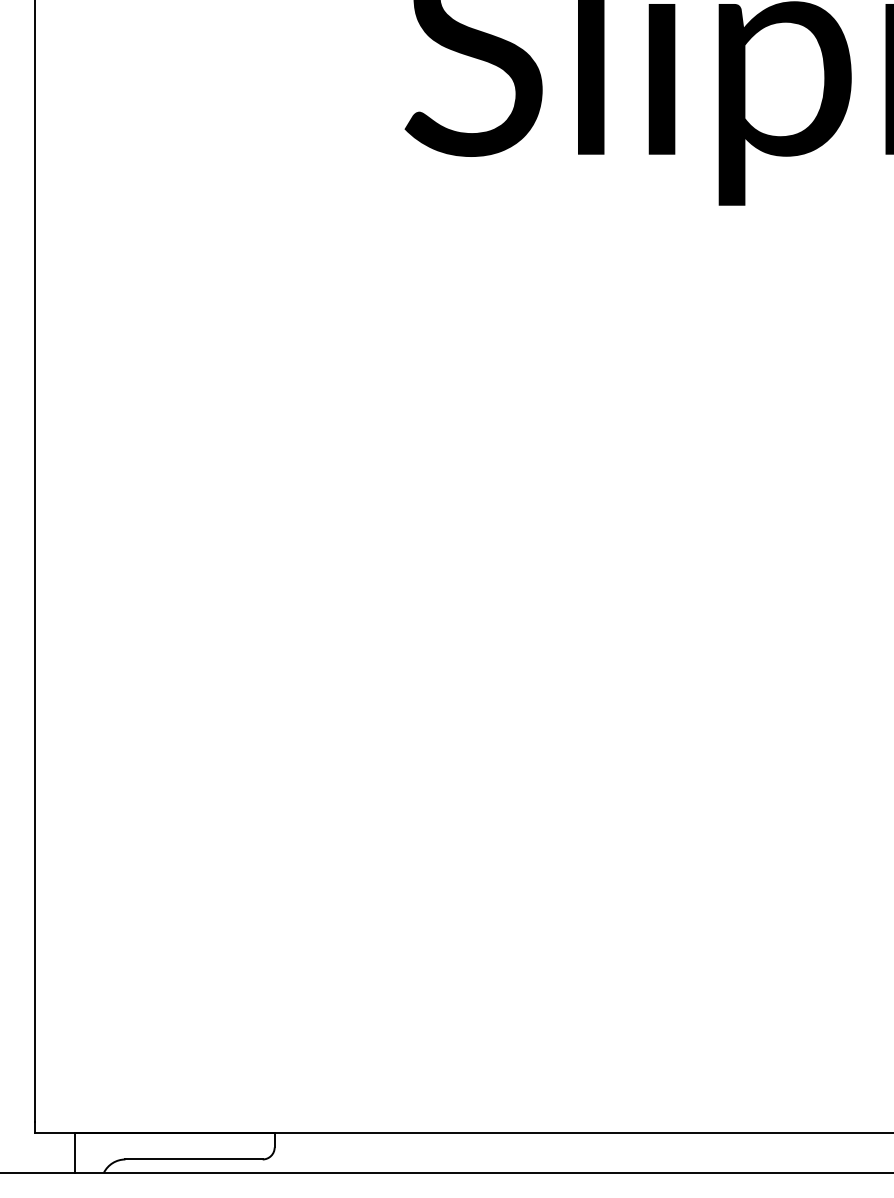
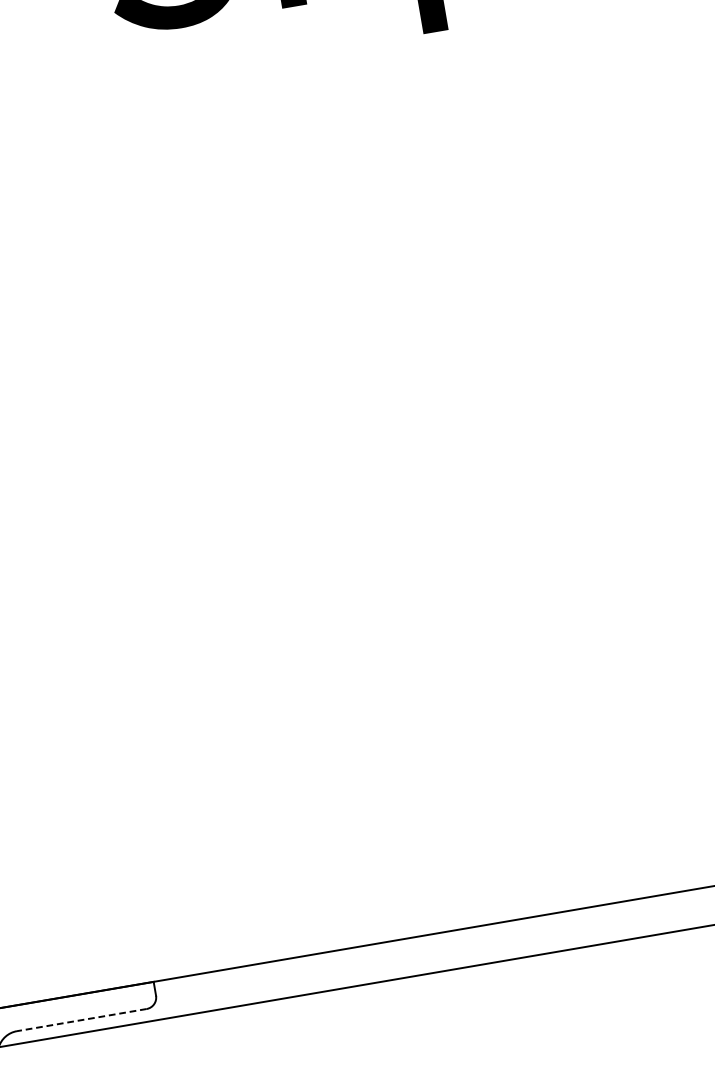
line: (194, 1159) -> (82, 1020), solid -> dashed

